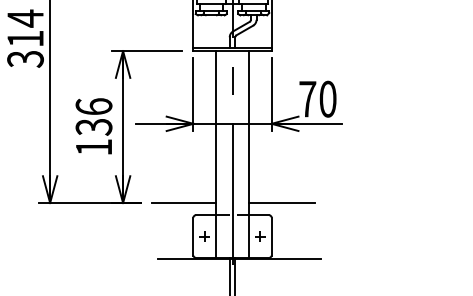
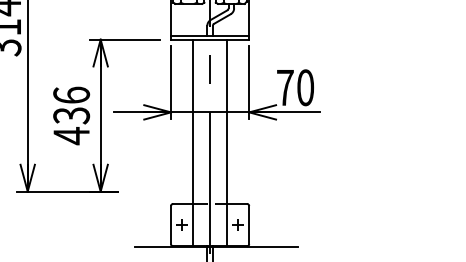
text: (93, 147) -> (71, 136), 136 -> 436
line: (183, 203) -> (161, 192), removed
line: (281, 203) -> (259, 192), removed

